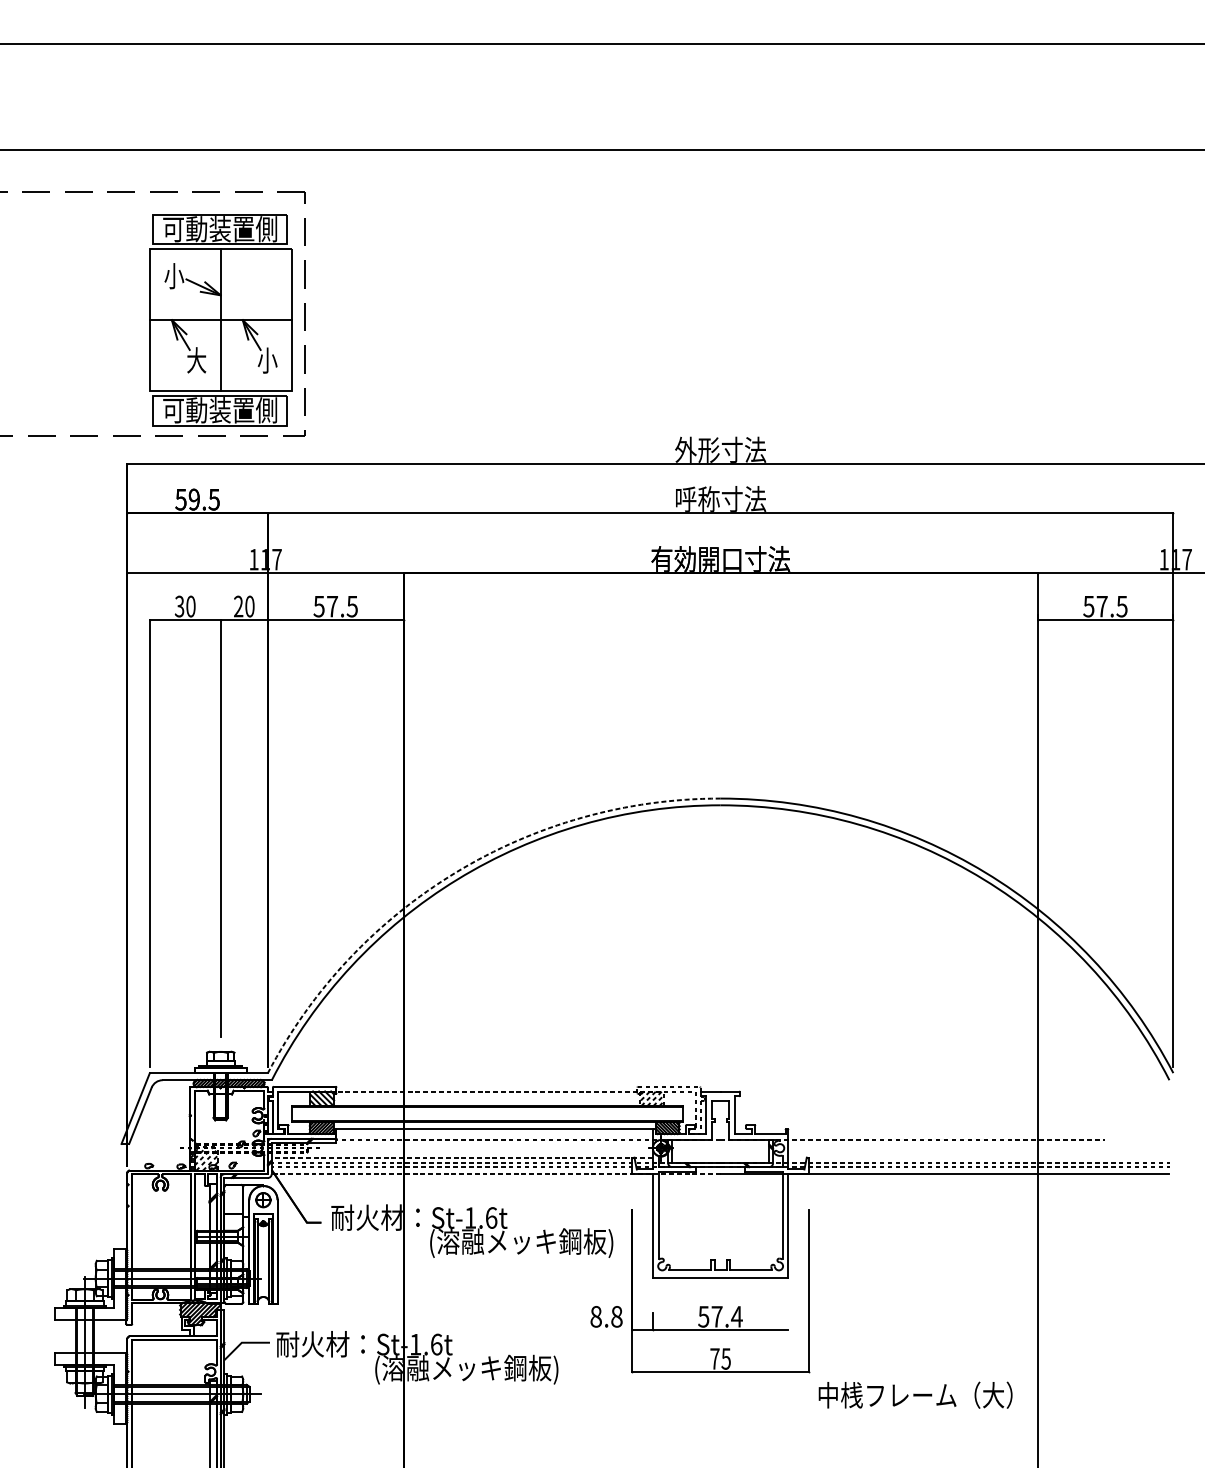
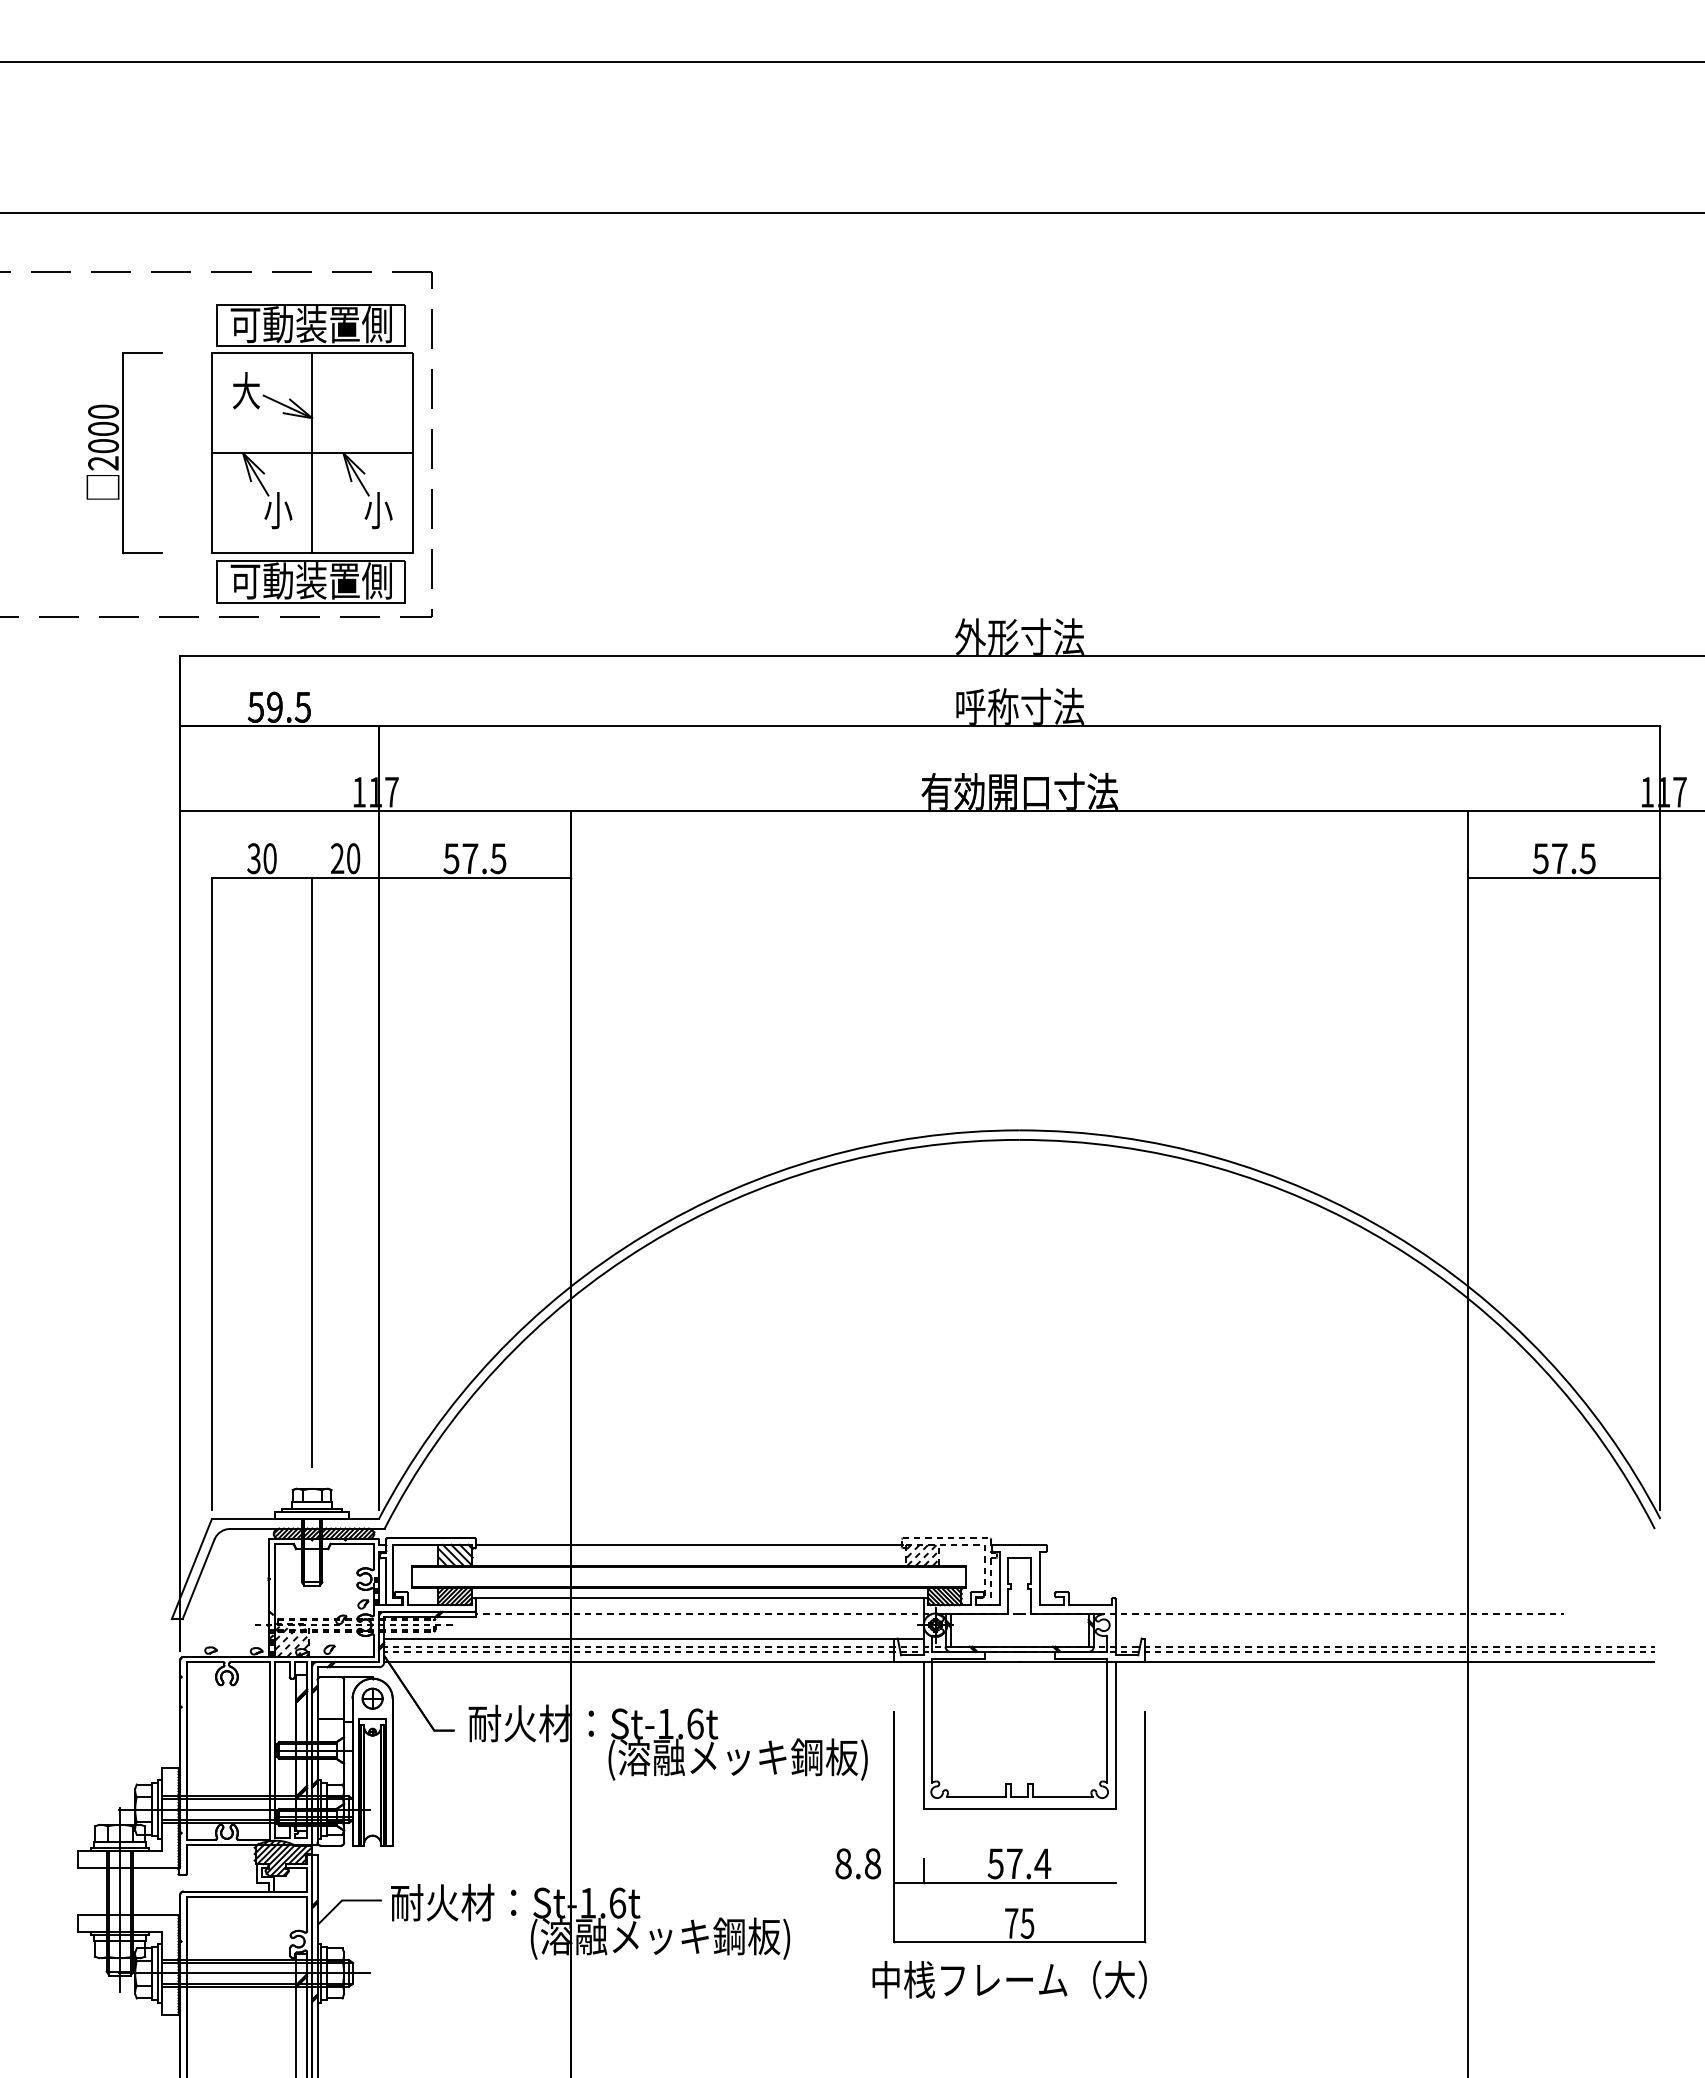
text: (174, 275) -> (246, 390), 小 -> 大
part: (88, 320) -> (124, 453), added
text: (196, 360) -> (278, 510), 大 -> 小
arc: (456, 872) -> (645, 1235), dashed -> solid
line: (486, 1091) -> (688, 1545), dashed -> solid
line: (462, 1157) -> (654, 1638), dashed -> solid
line: (496, 1173) -> (702, 1661), dashed -> solid
text: (915, 1395) -> (1009, 1979), moved

